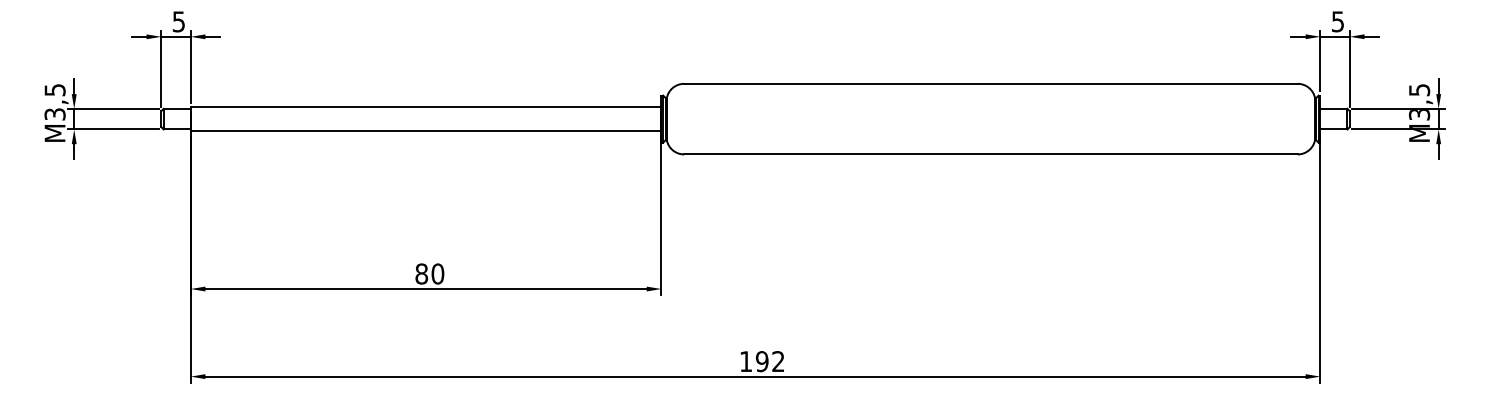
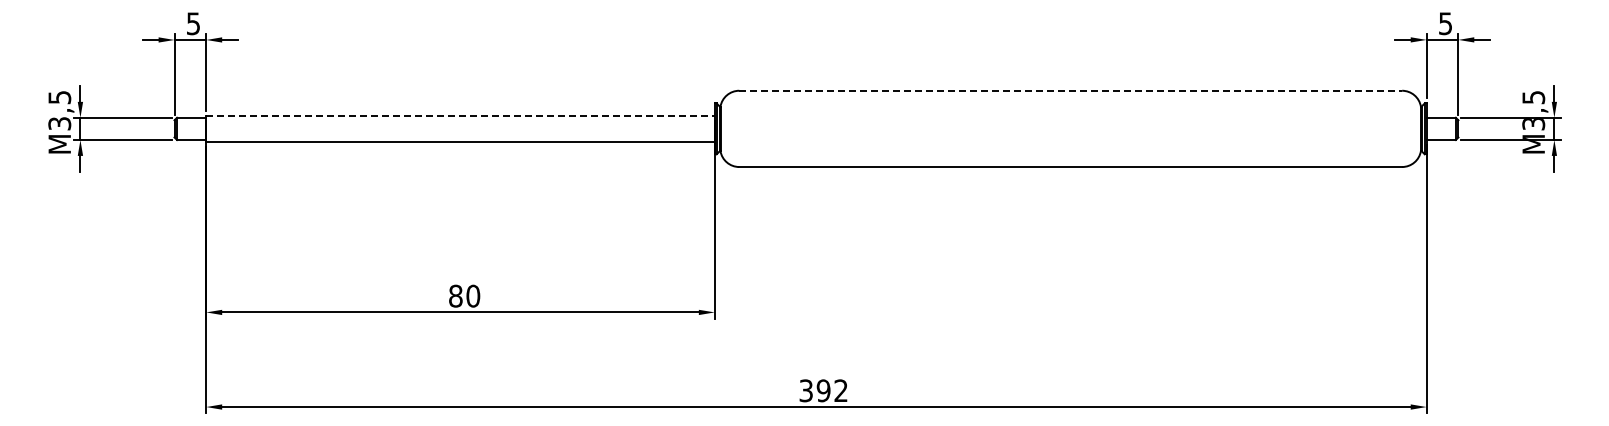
line: (991, 83) -> (1071, 90), solid -> dashed
line: (426, 107) -> (461, 116), solid -> dashed
text: (745, 361) -> (805, 390), 192 -> 392

